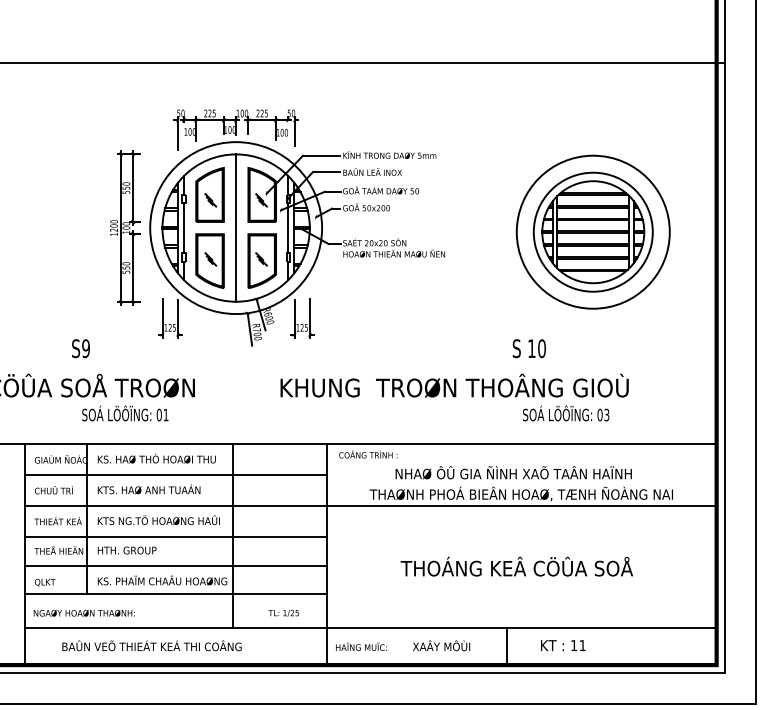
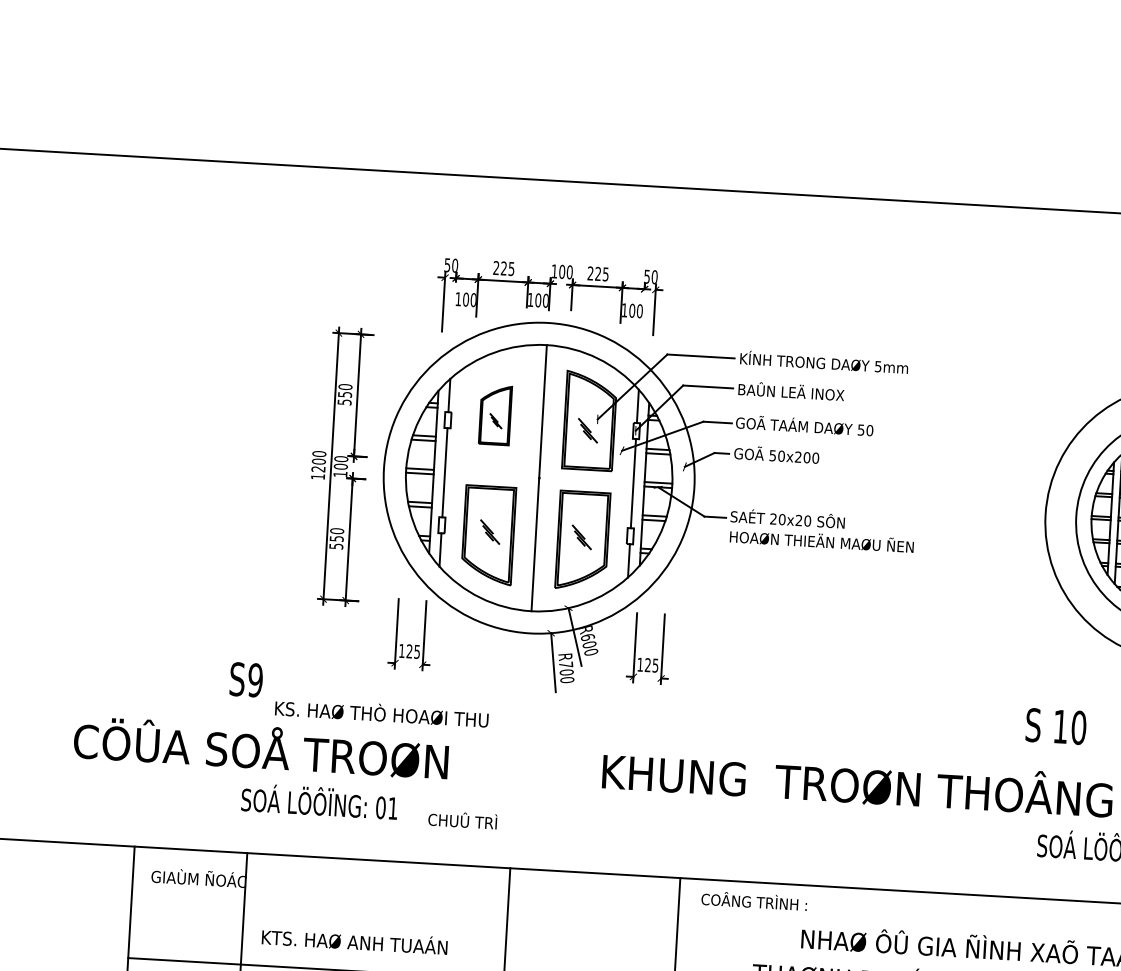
part: (209, 194) -> (494, 414), size x0.6
text: (156, 458) -> (381, 712), moved
line: (175, 475) -> (403, 918), removed
text: (53, 490) -> (462, 820), moved

